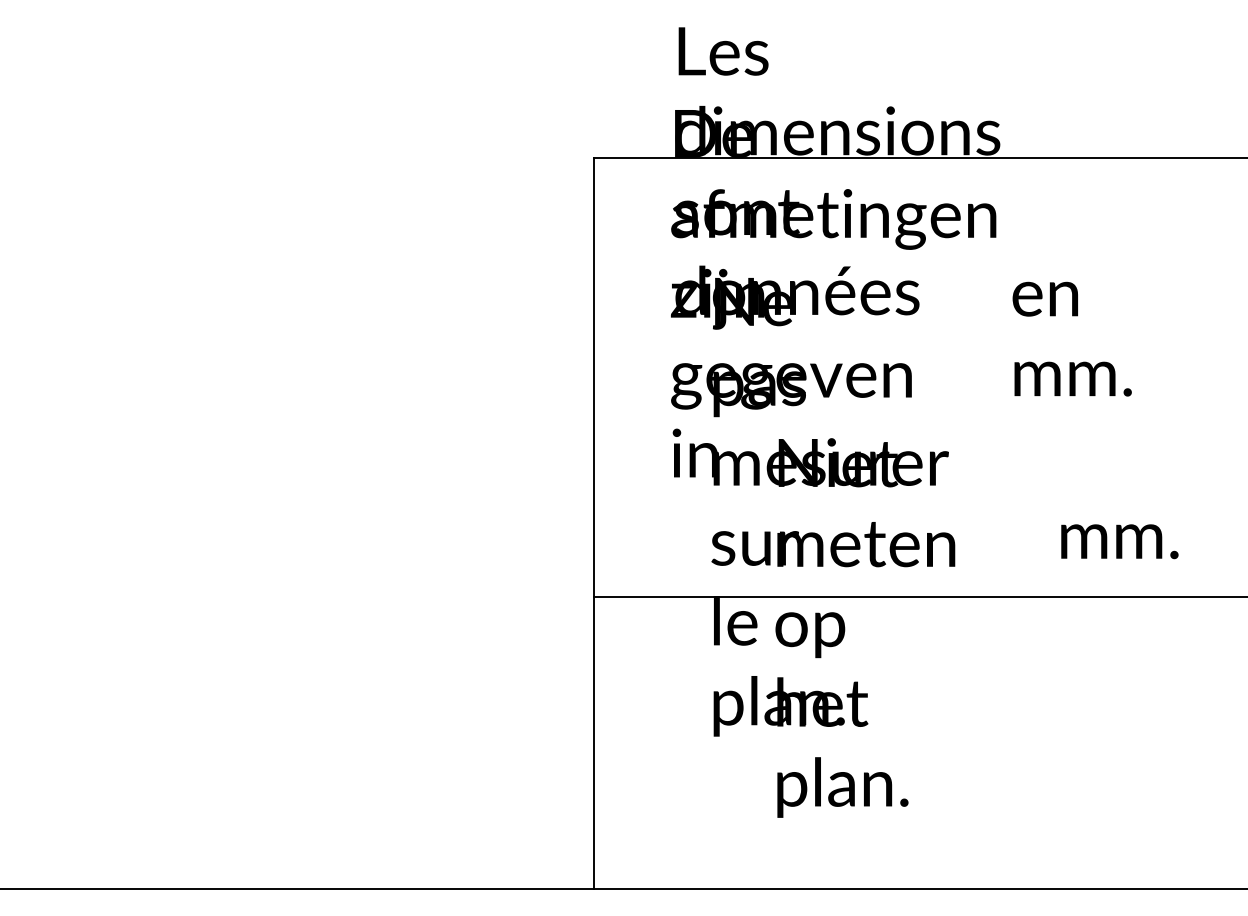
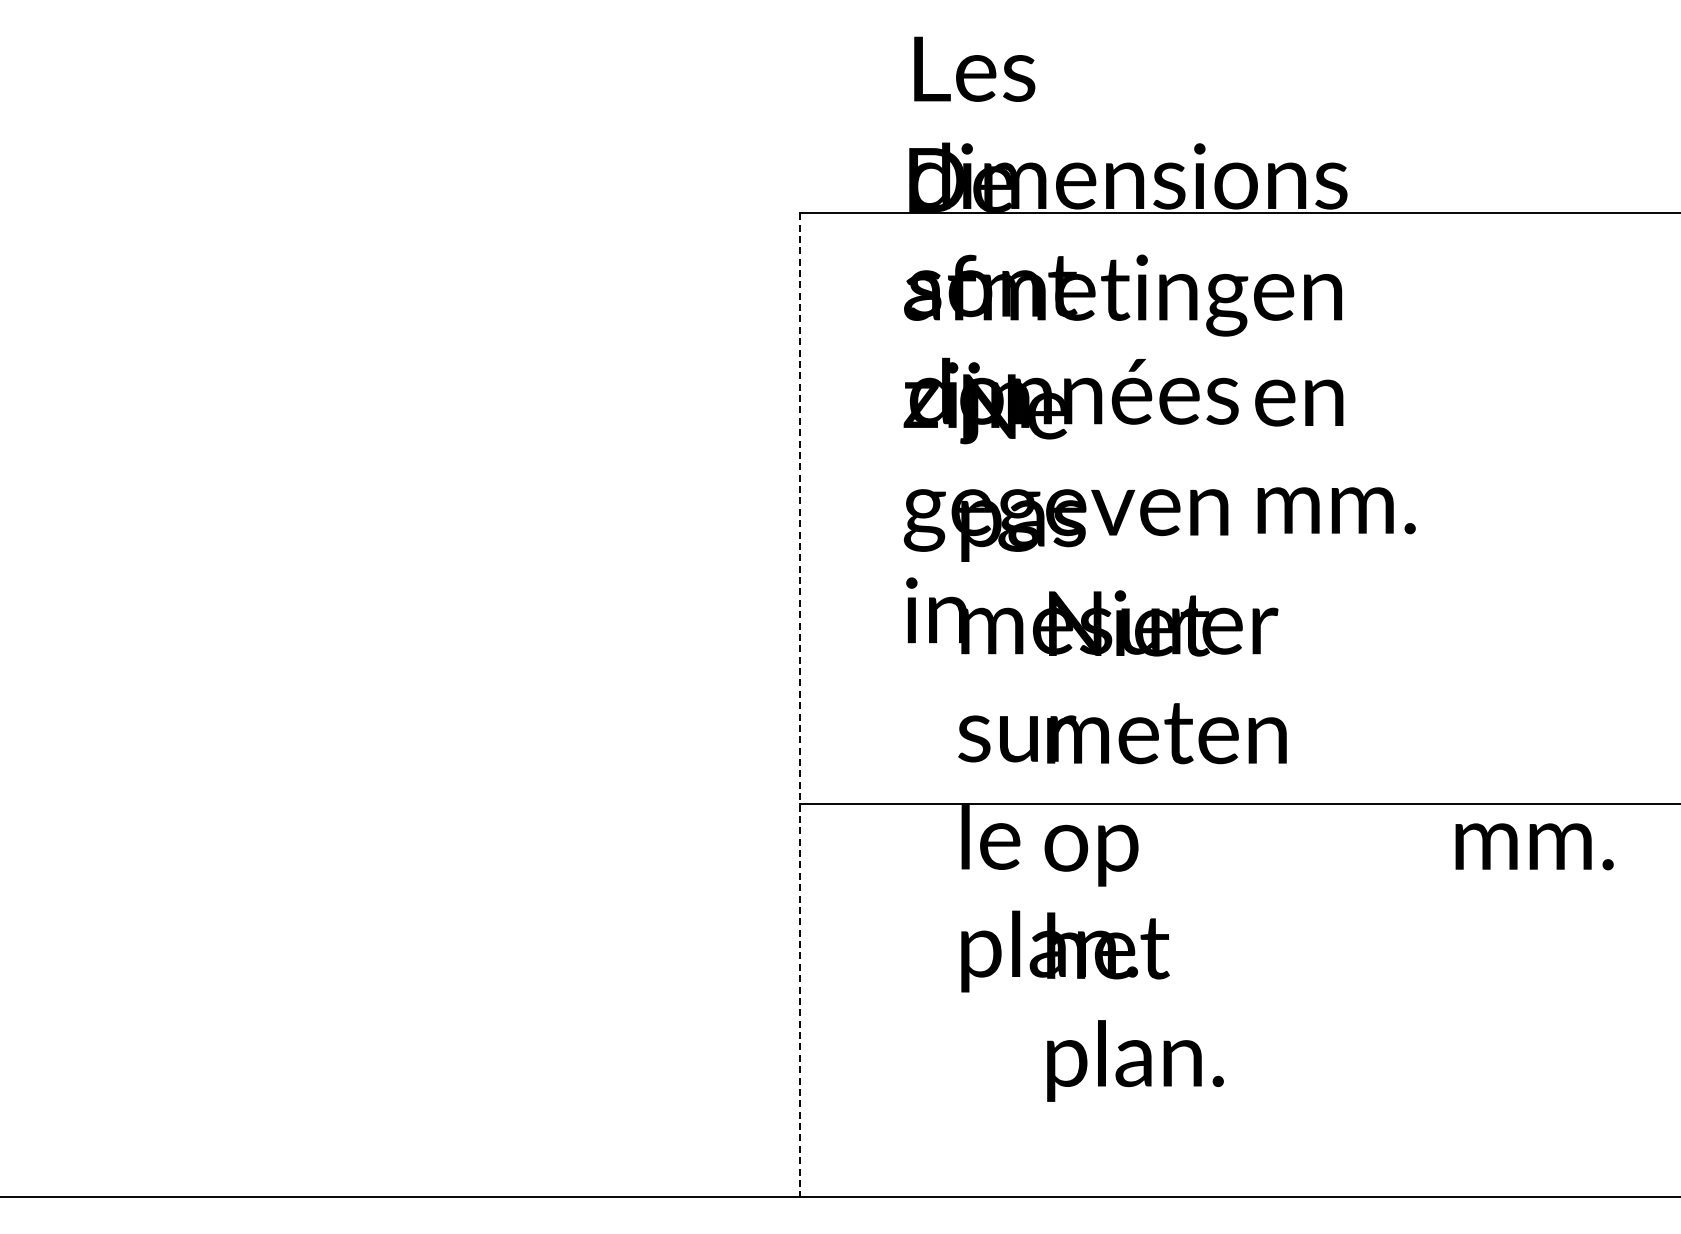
text: (1072, 338) -> (1335, 456), moved
line: (593, 523) -> (799, 705), solid -> dashed
text: (1119, 541) -> (1534, 846), moved

